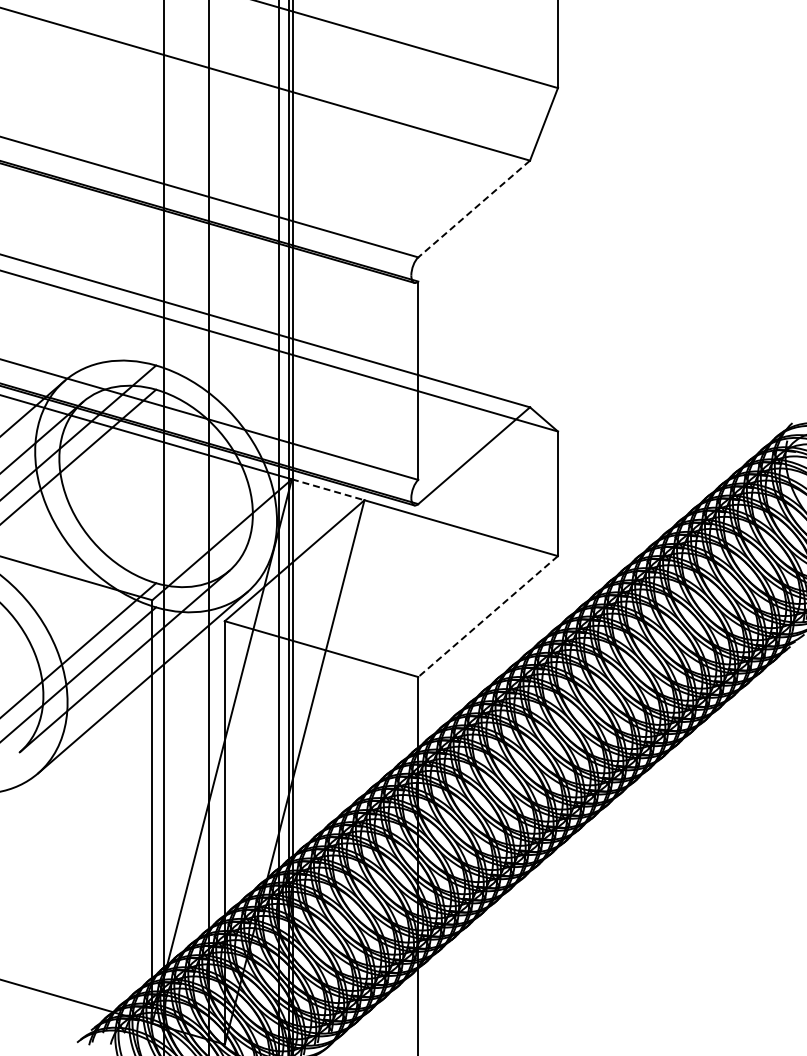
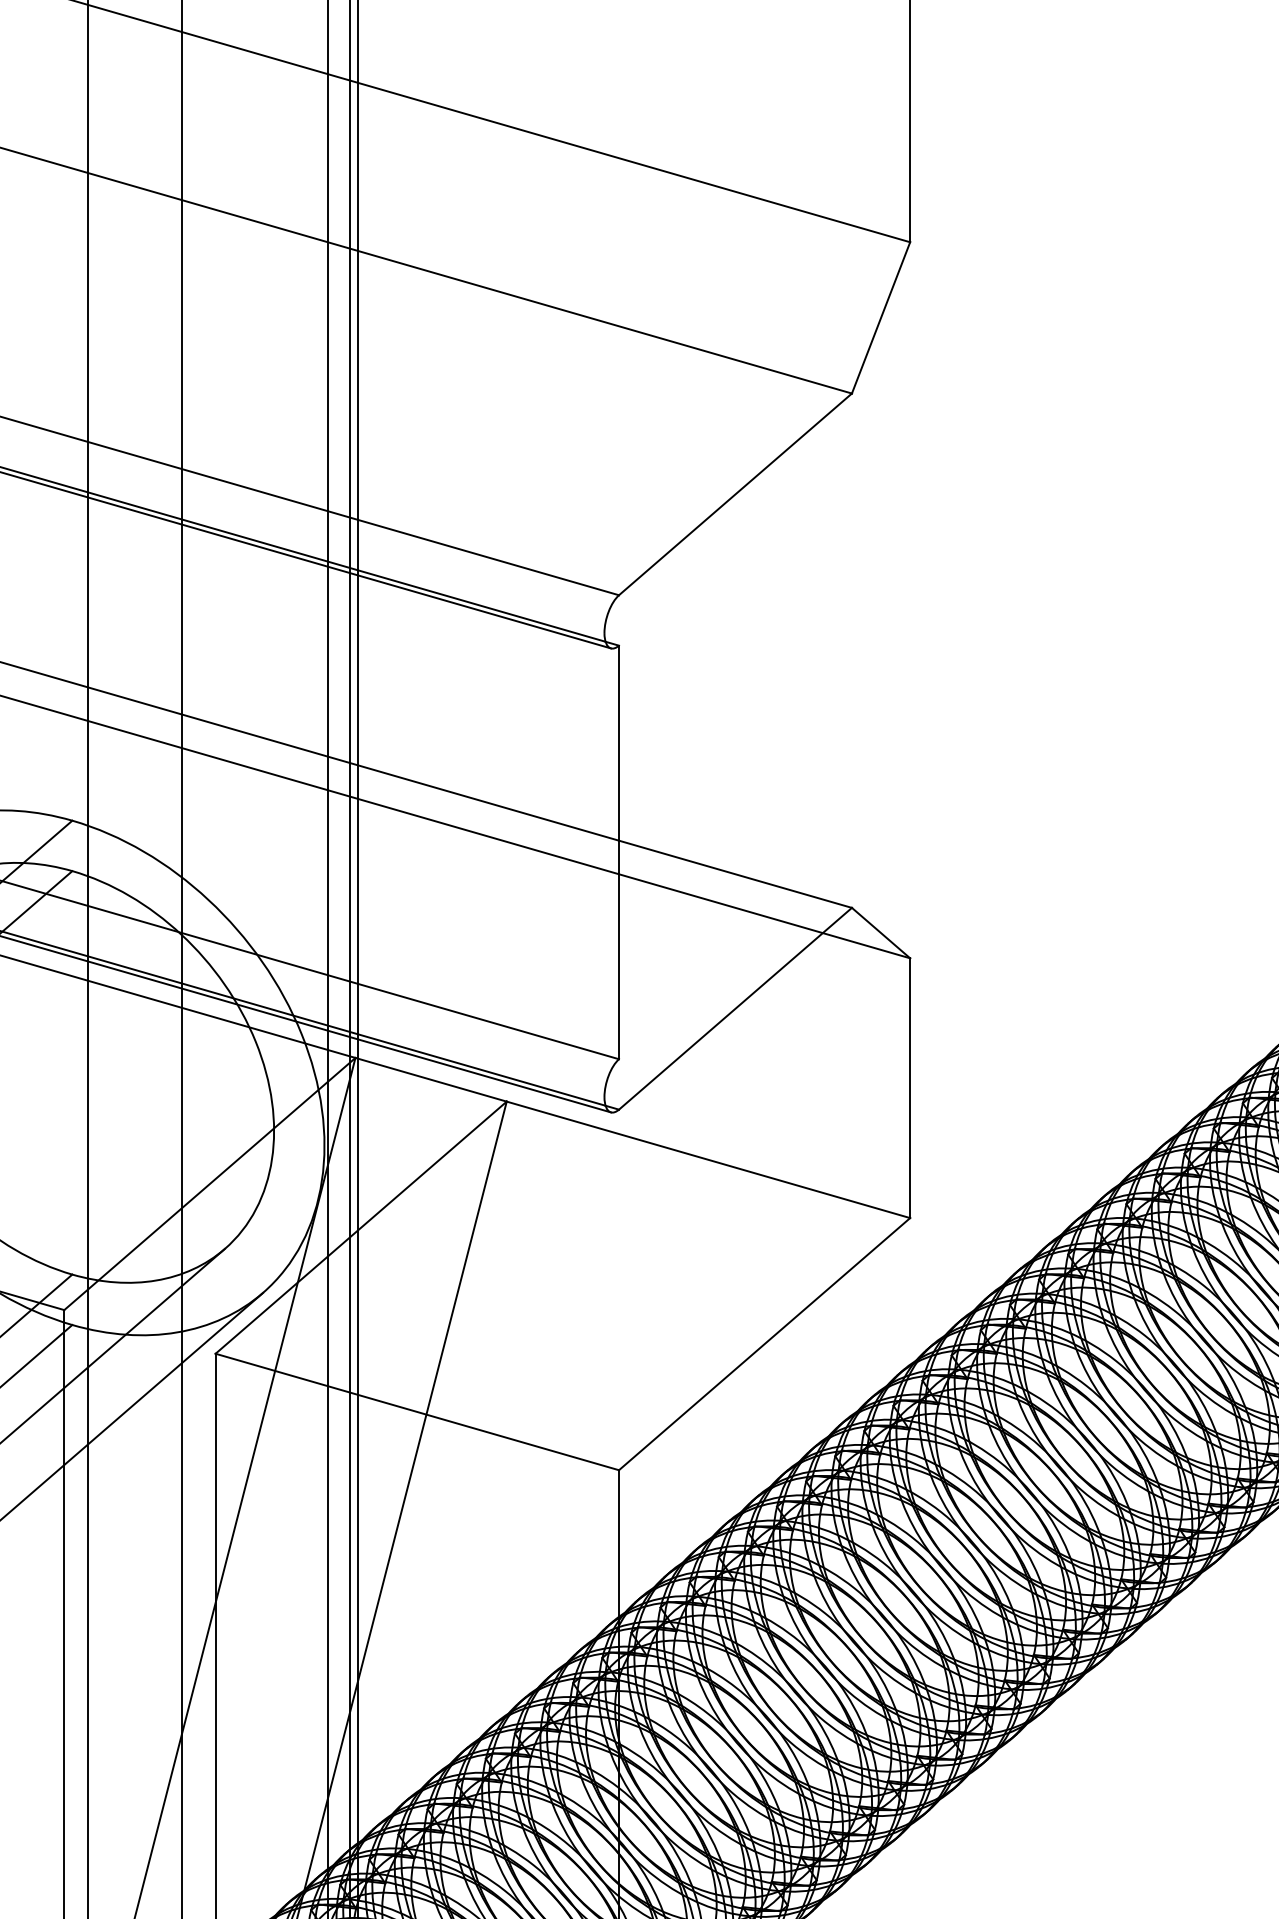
line: (474, 209) -> (736, 495), dashed -> solid
line: (328, 489) -> (431, 1079), dashed -> solid
line: (487, 616) -> (763, 1343), dashed -> solid

